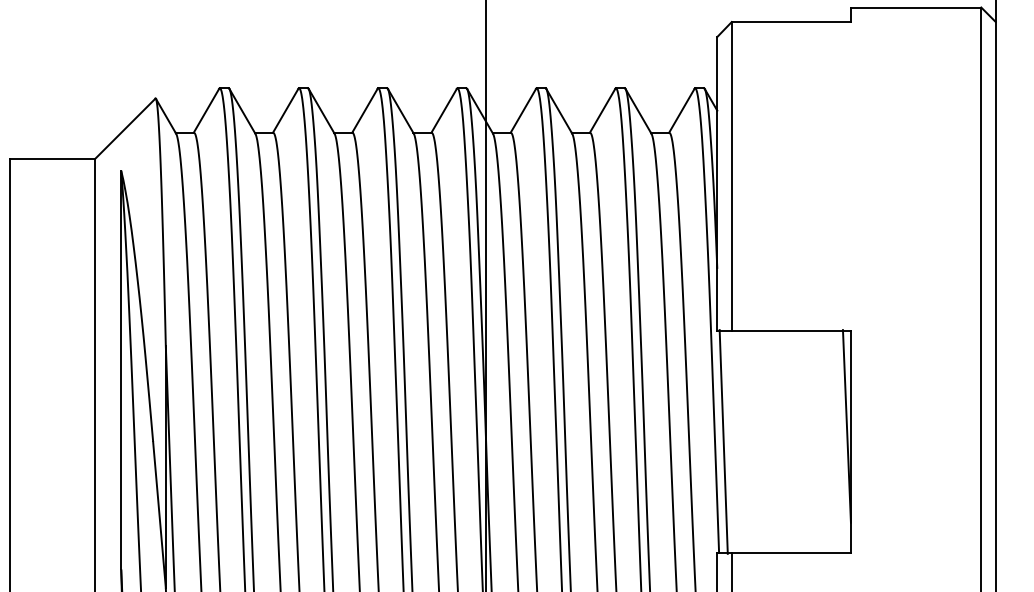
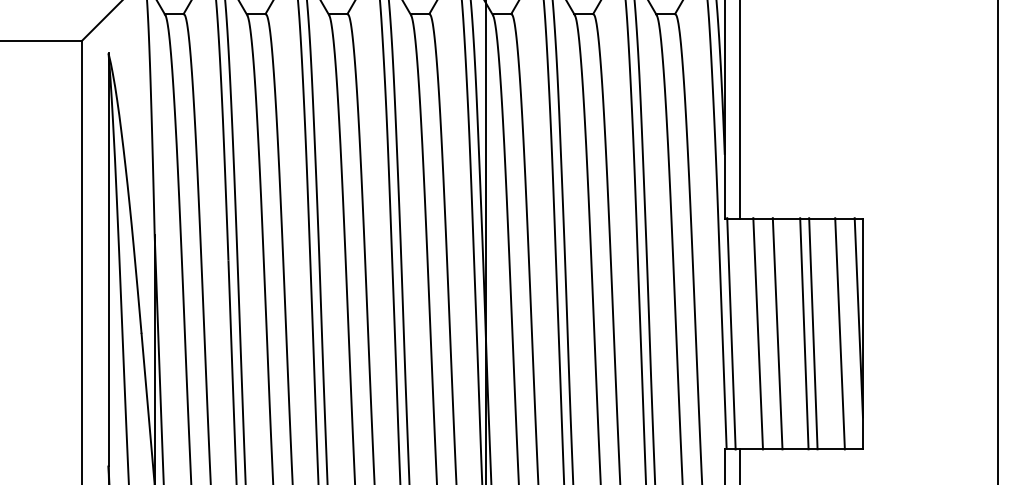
line: (749, 441) -> (758, 333), added
line: (768, 441) -> (777, 333), added
line: (794, 441) -> (804, 333), added
line: (802, 441) -> (812, 333), added
line: (828, 441) -> (839, 333), added

